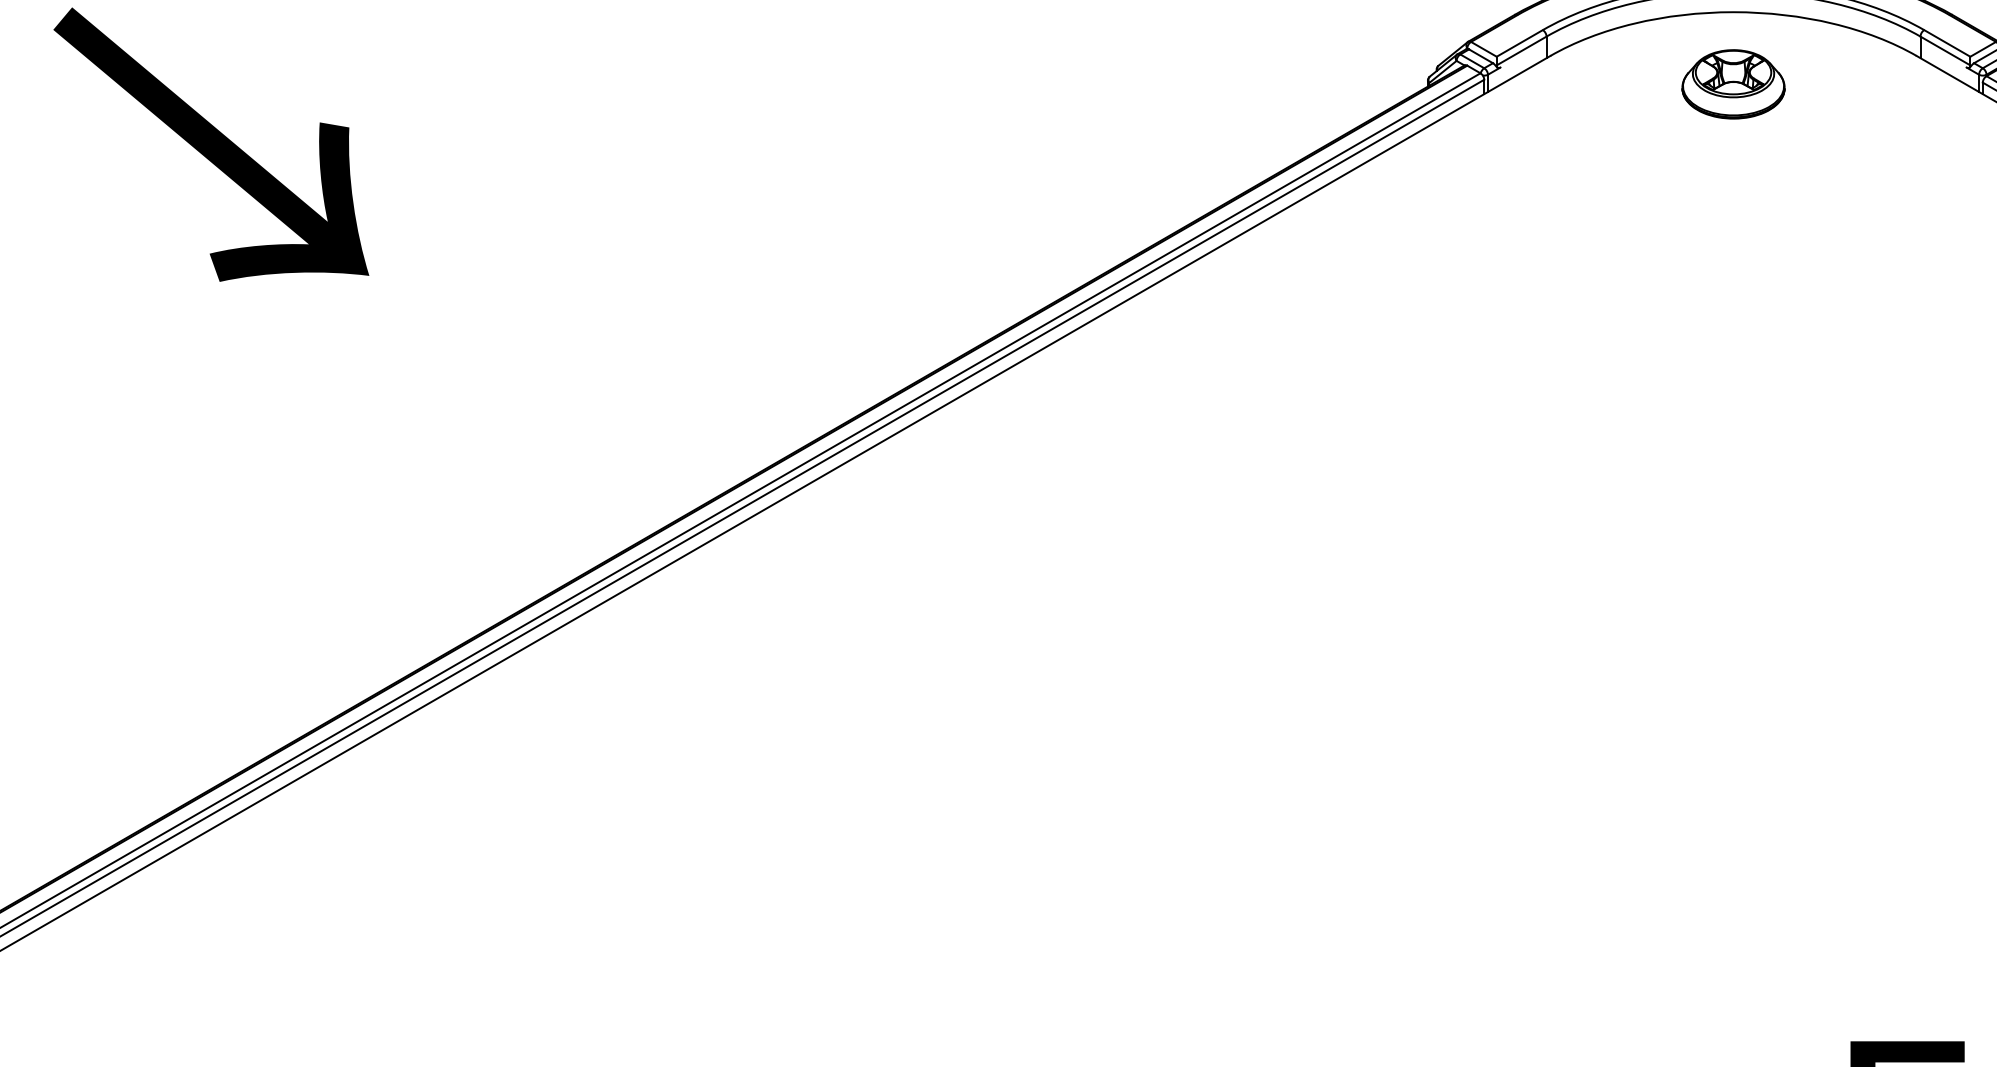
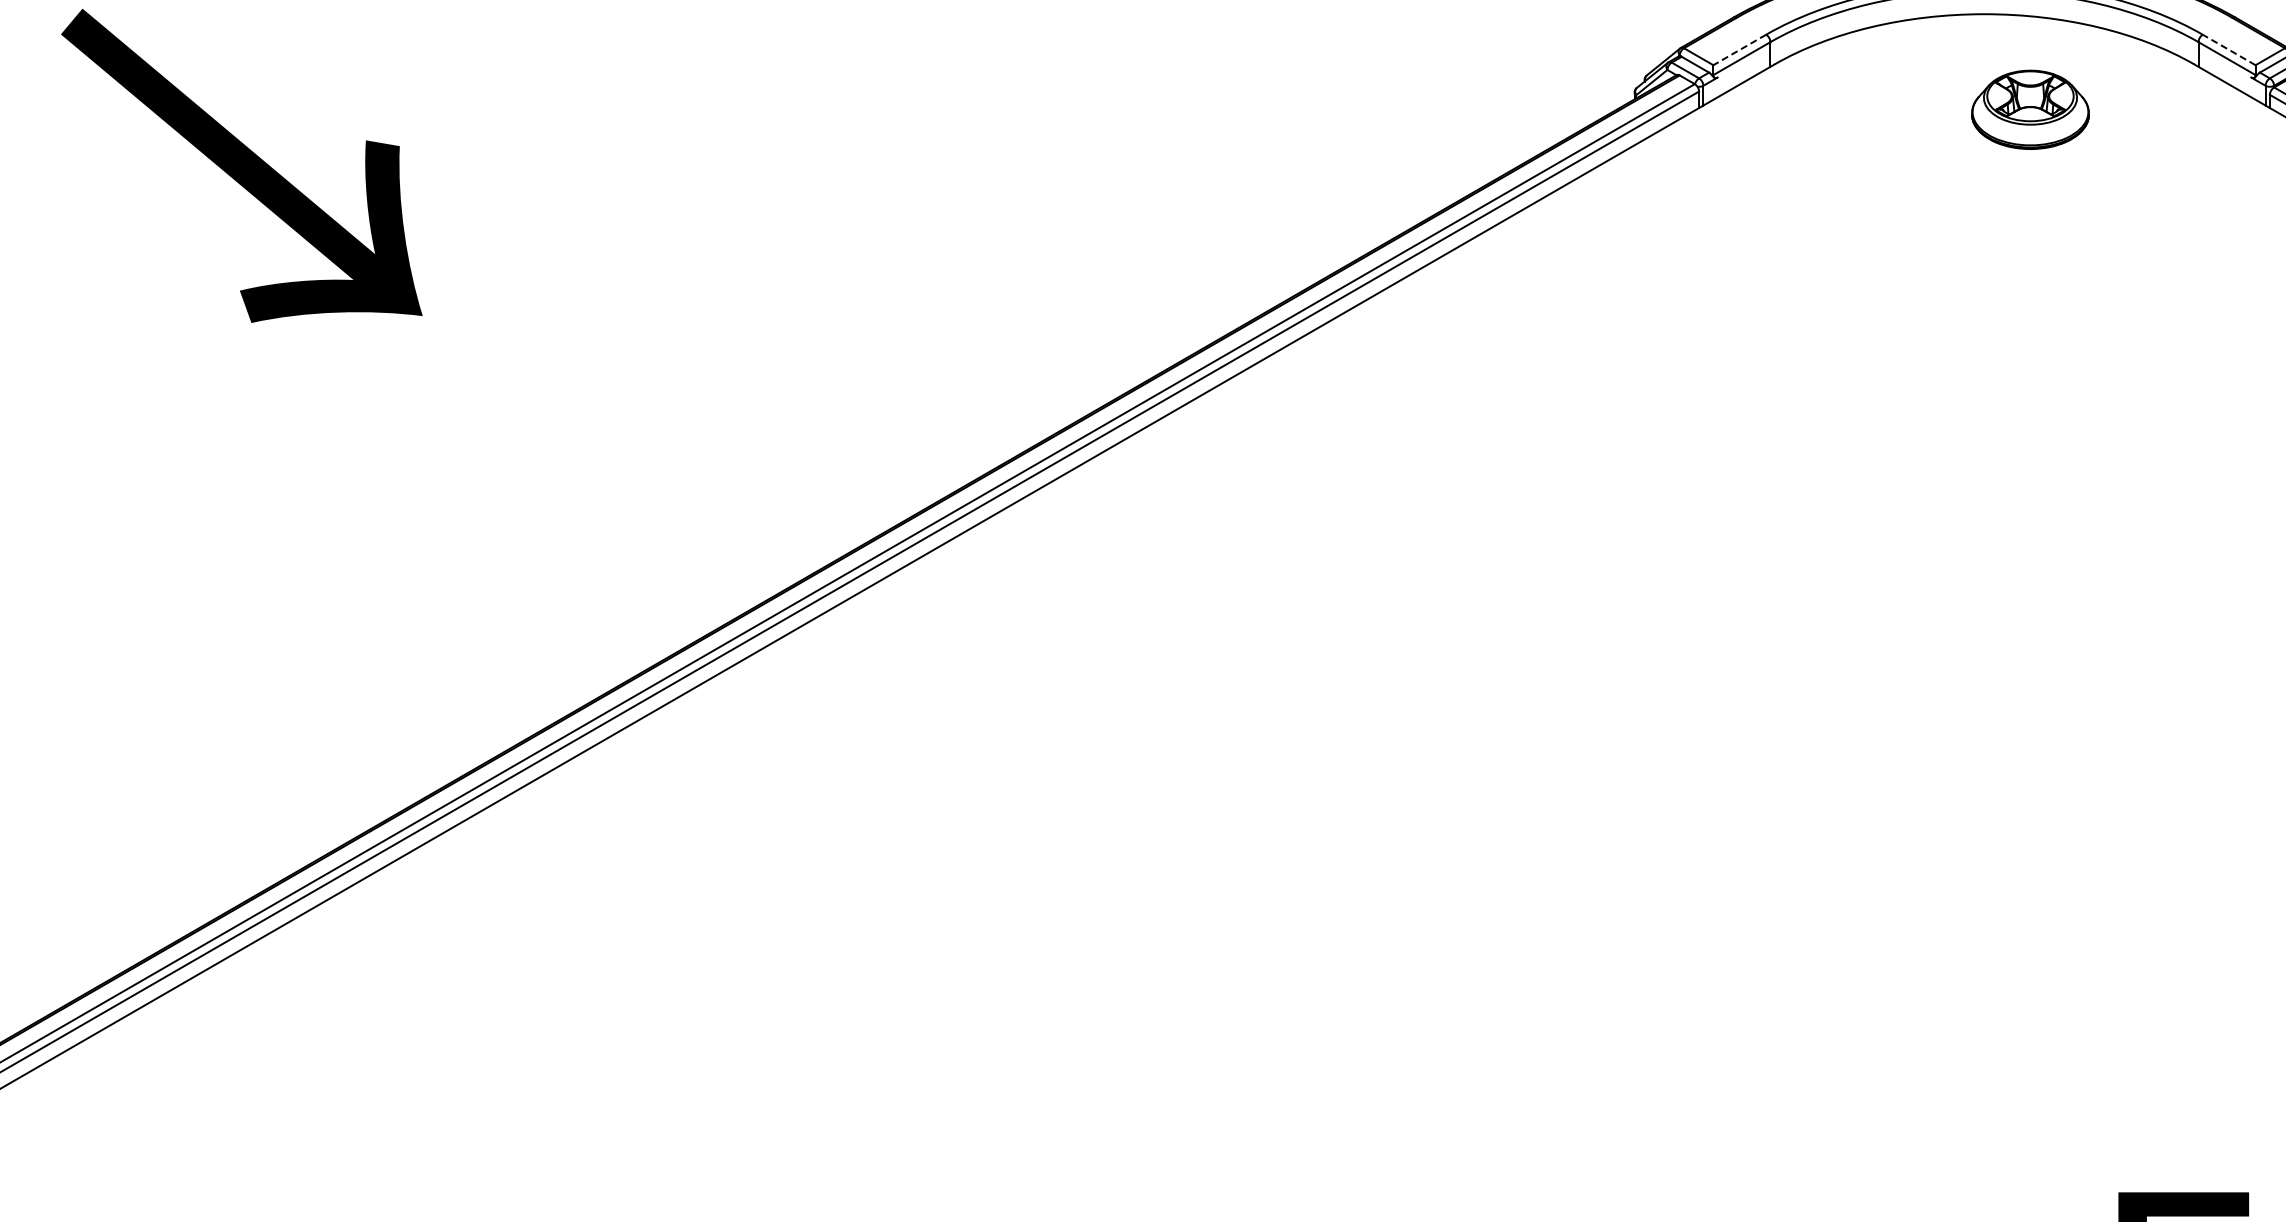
line: (1519, 43) -> (1739, 50), solid -> dashed
line: (1946, 43) -> (2228, 49), solid -> dashed
part: (1733, 84) -> (2030, 109), moved

